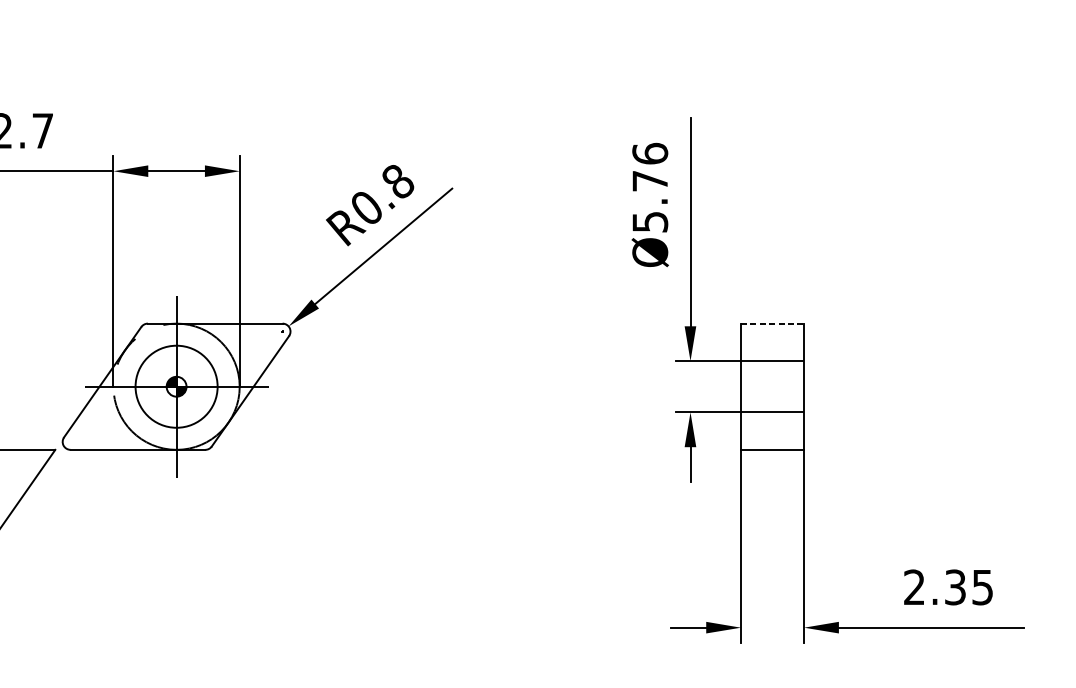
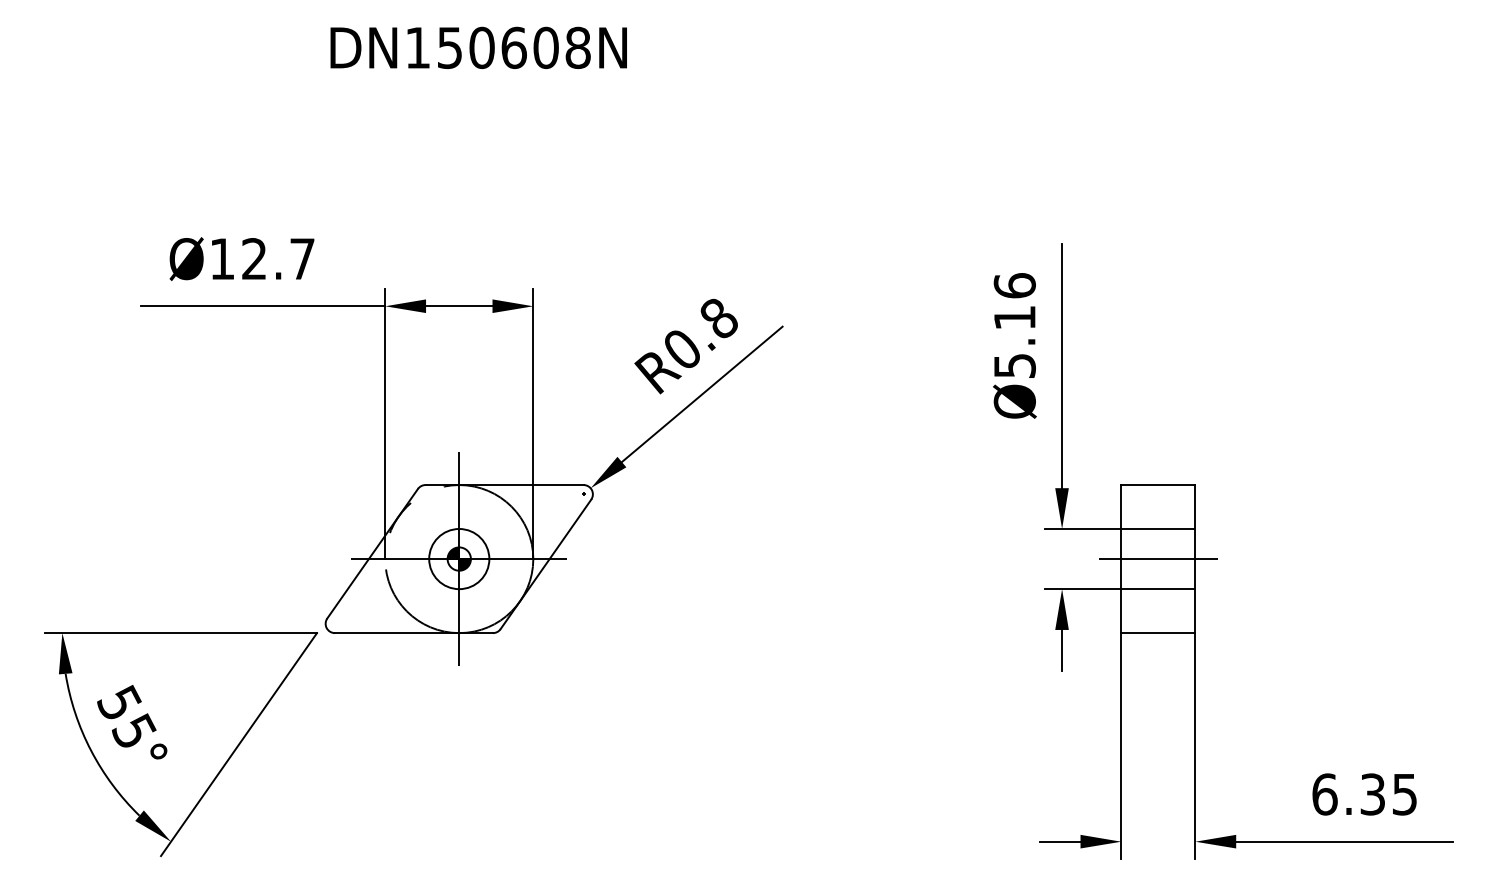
text: (649, 180) -> (1014, 317), Ø5.76 -> Ø5.16
line: (772, 324) -> (1158, 485), dashed -> solid
circle: (176, 387) -> (459, 559), size x0.62
line: (772, 387) -> (1158, 559), added
text: (914, 587) -> (1324, 794), 2.35 -> 6.35

